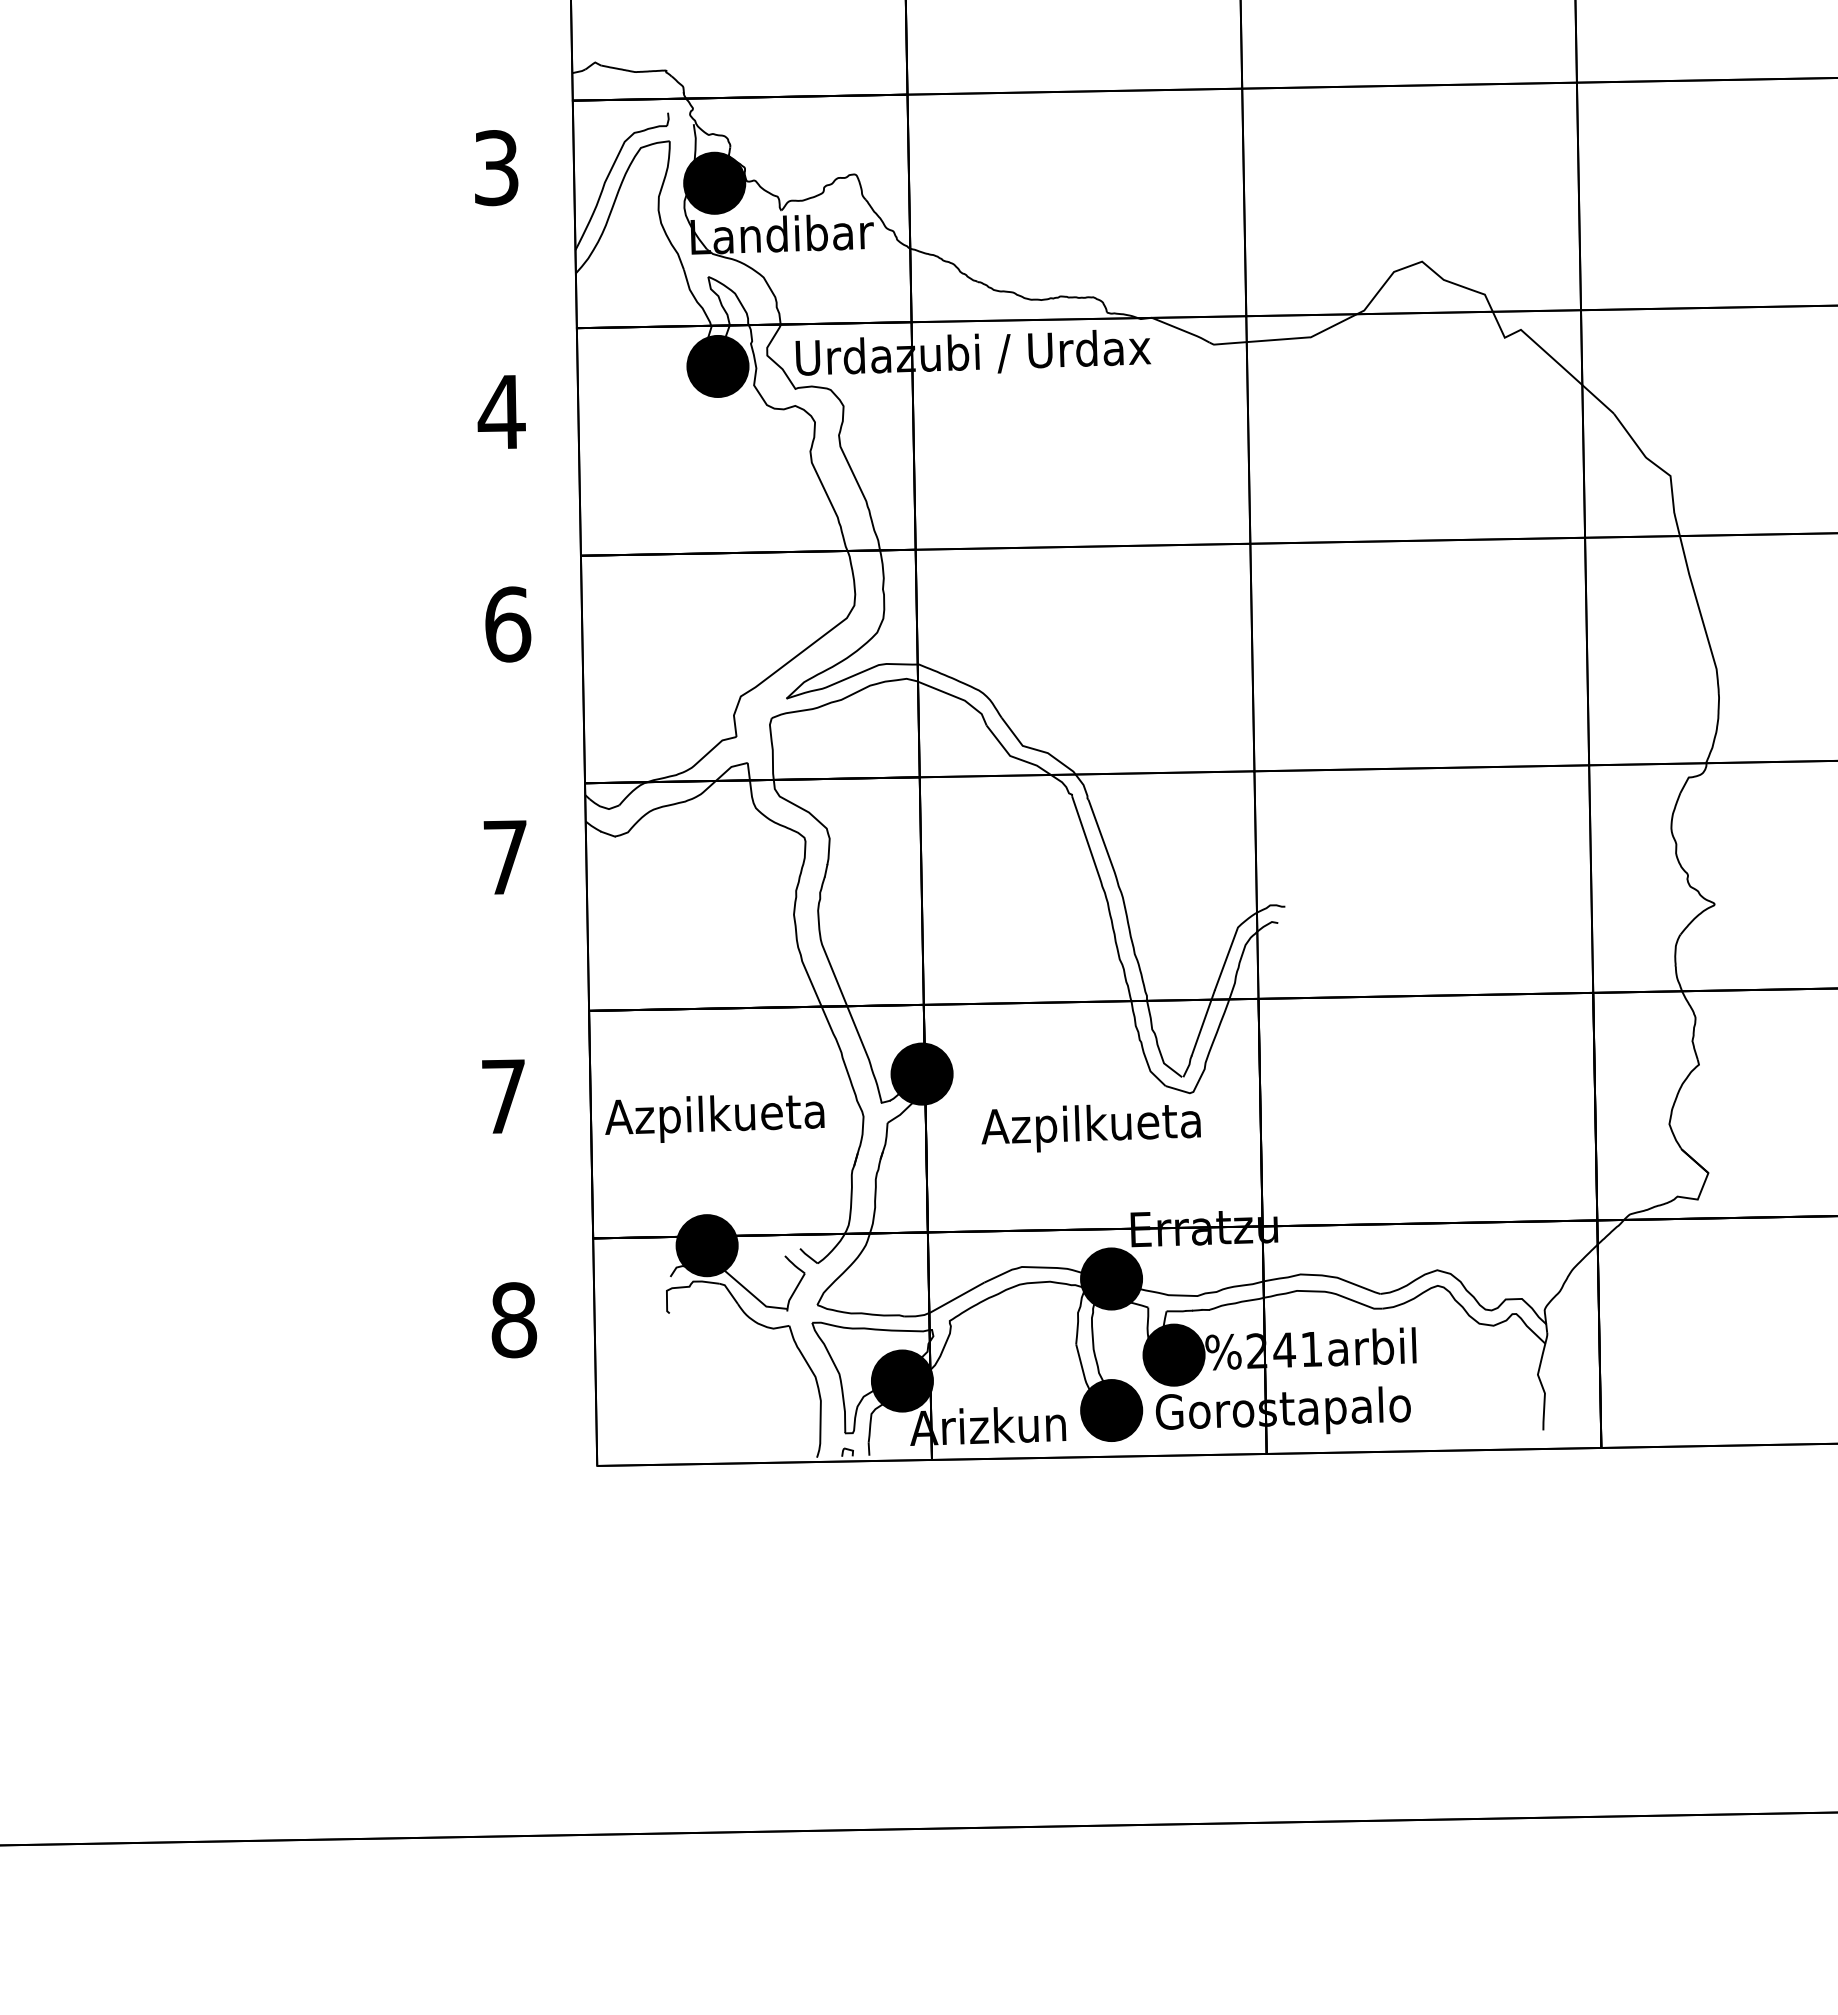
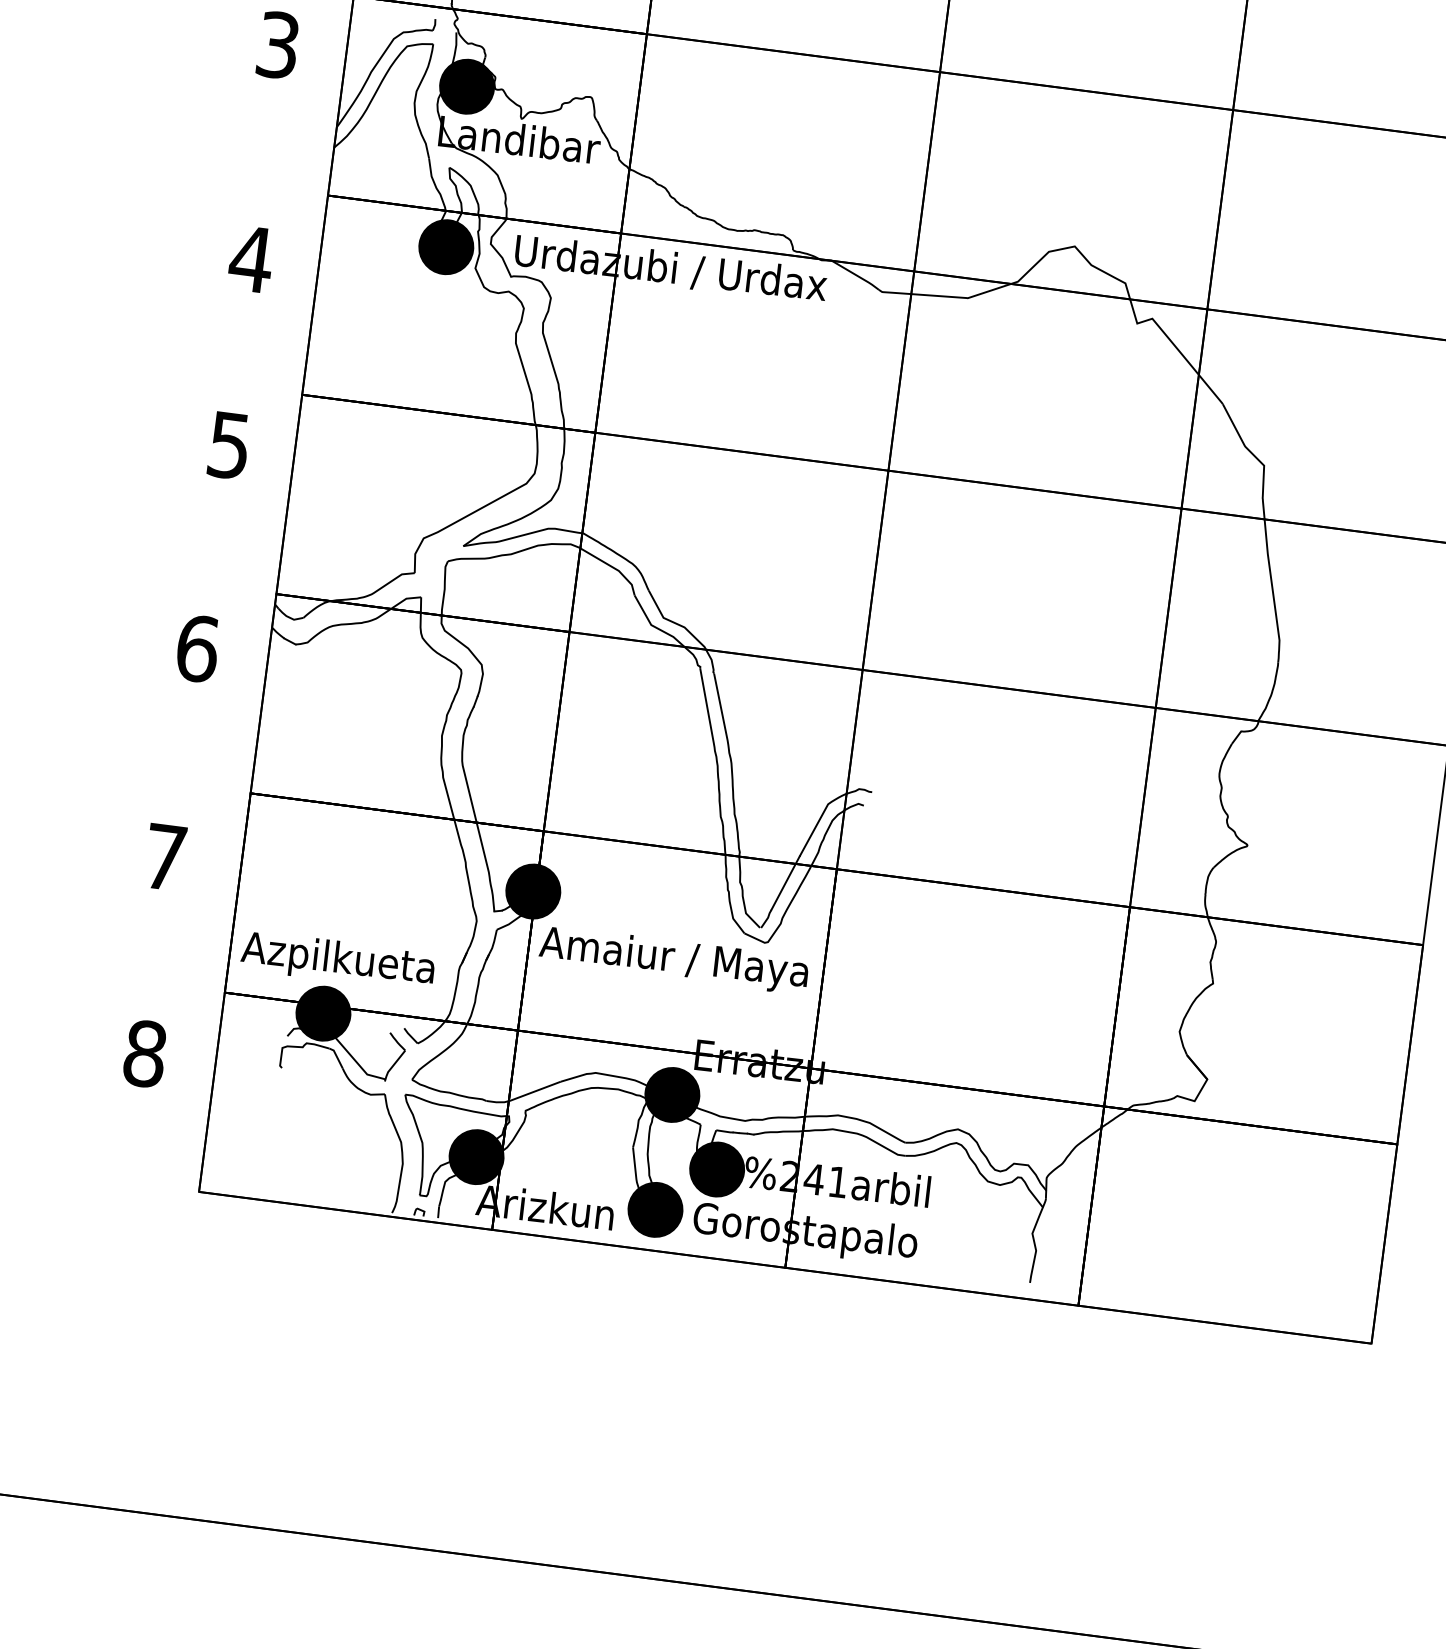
text: (508, 624) -> (230, 445), 6 -> 5
text: (506, 857) -> (198, 648), 7 -> 6
text: (714, 1118) -> (337, 961), moved
text: (1090, 1127) -> (673, 959), Azpilkueta -> Amaiur / Maya

